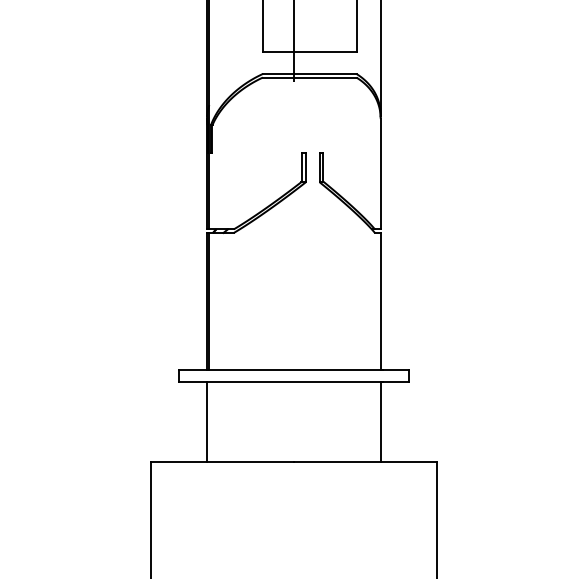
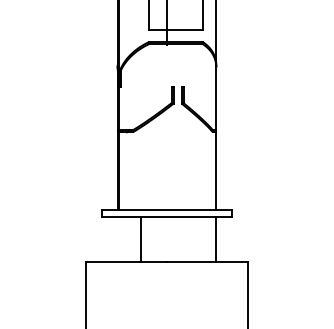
line: (206, 421) -> (140, 239), moved

